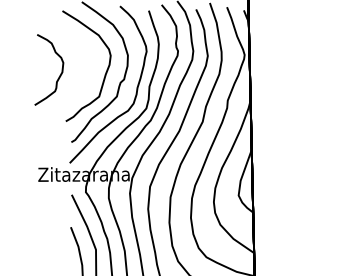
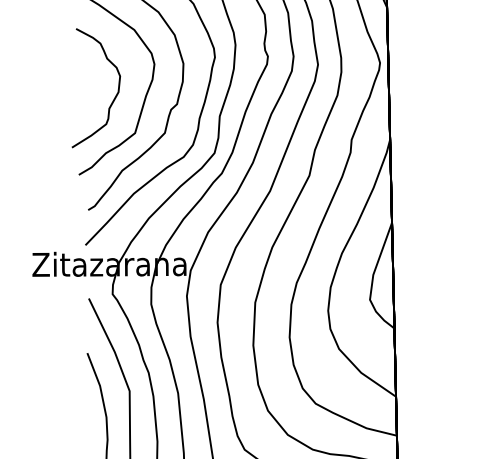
part: (59, 75) -> (113, 97), moved

